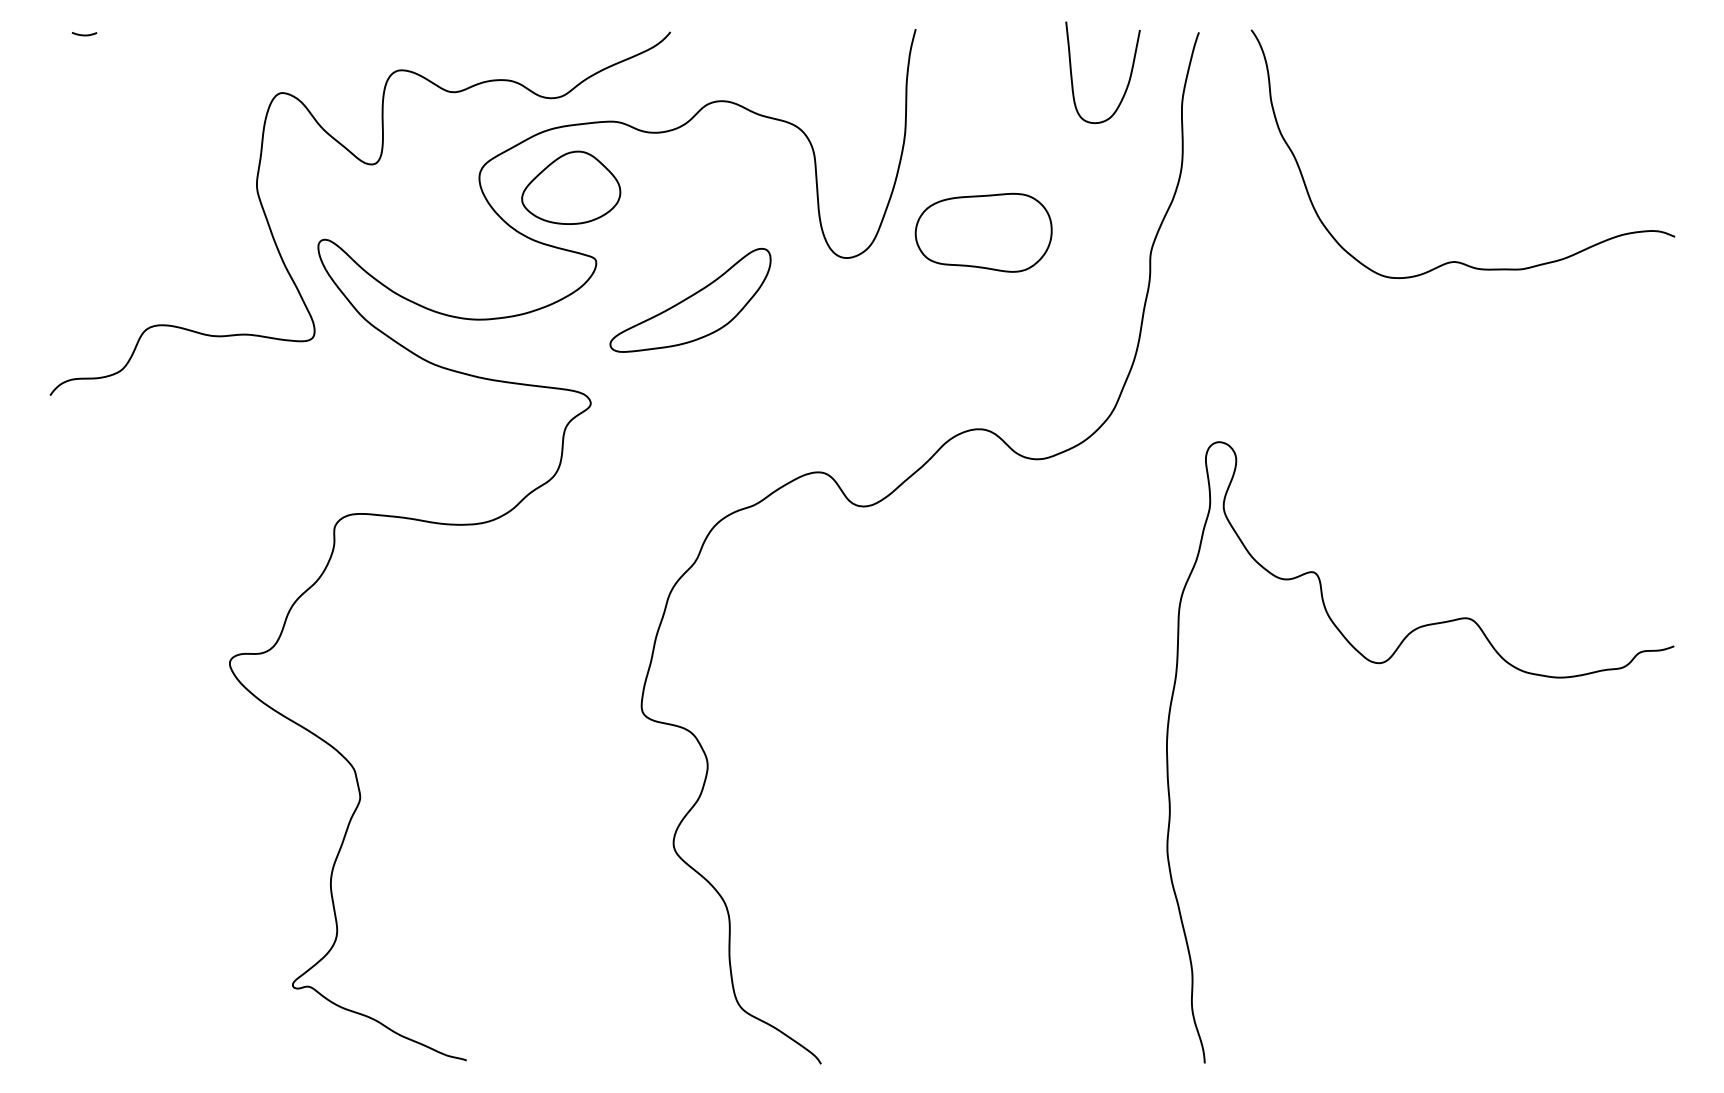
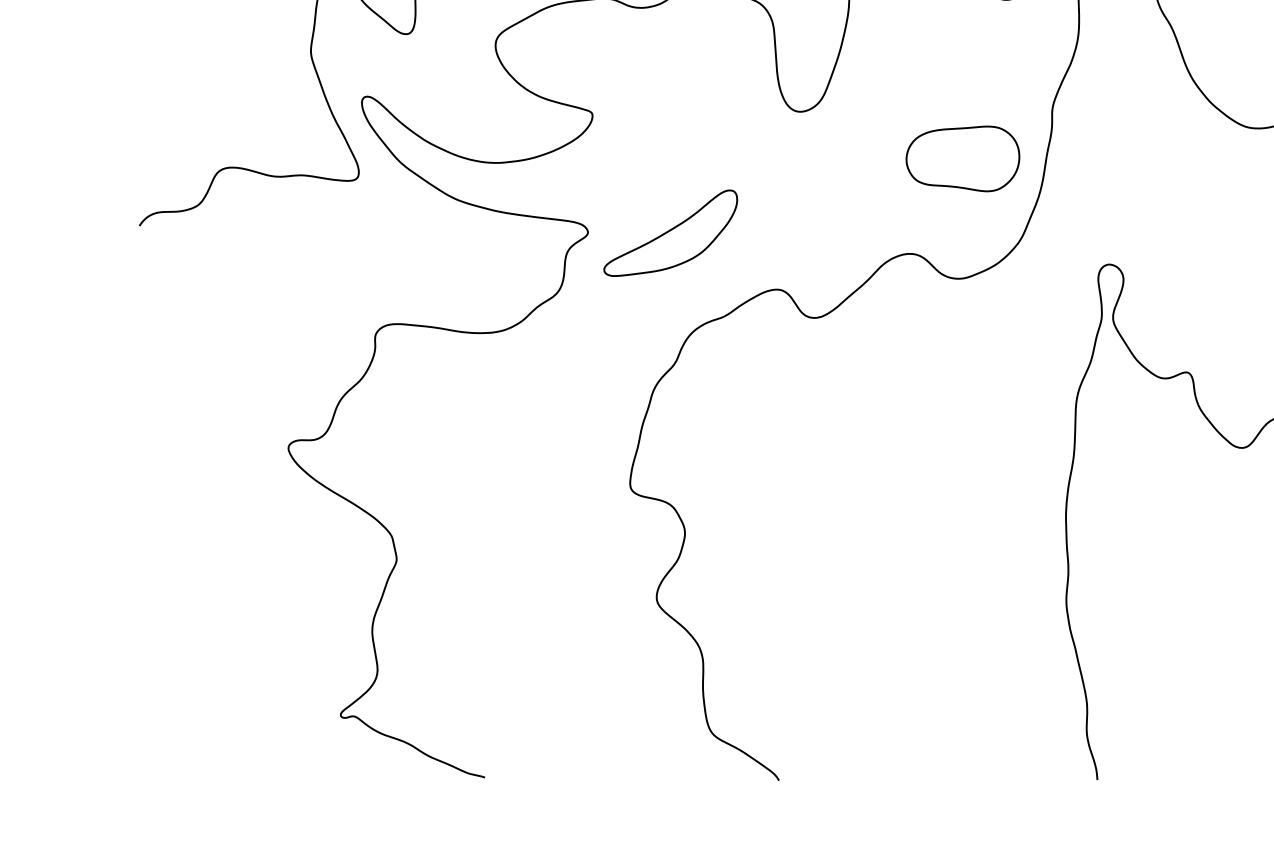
part: (571, 187) -> (571, 53), removed
part: (983, 232) -> (962, 158), moved
part: (690, 300) -> (670, 233), moved

